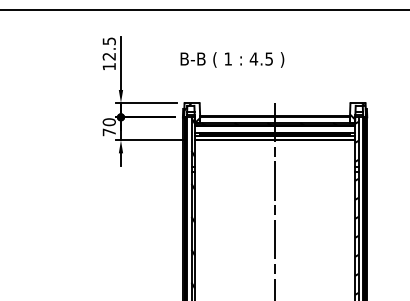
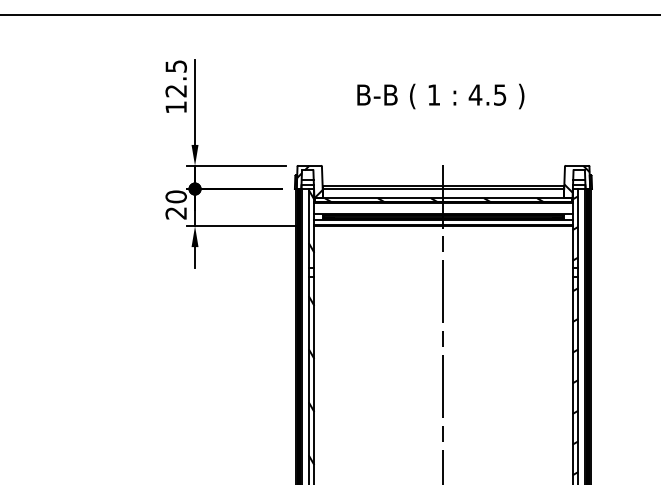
text: (232, 59) -> (440, 95), moved
text: (108, 132) -> (174, 213), 70 -> 20

